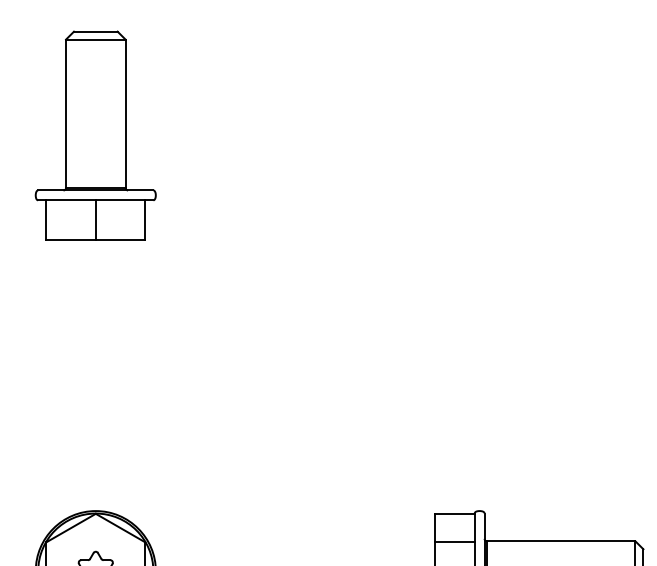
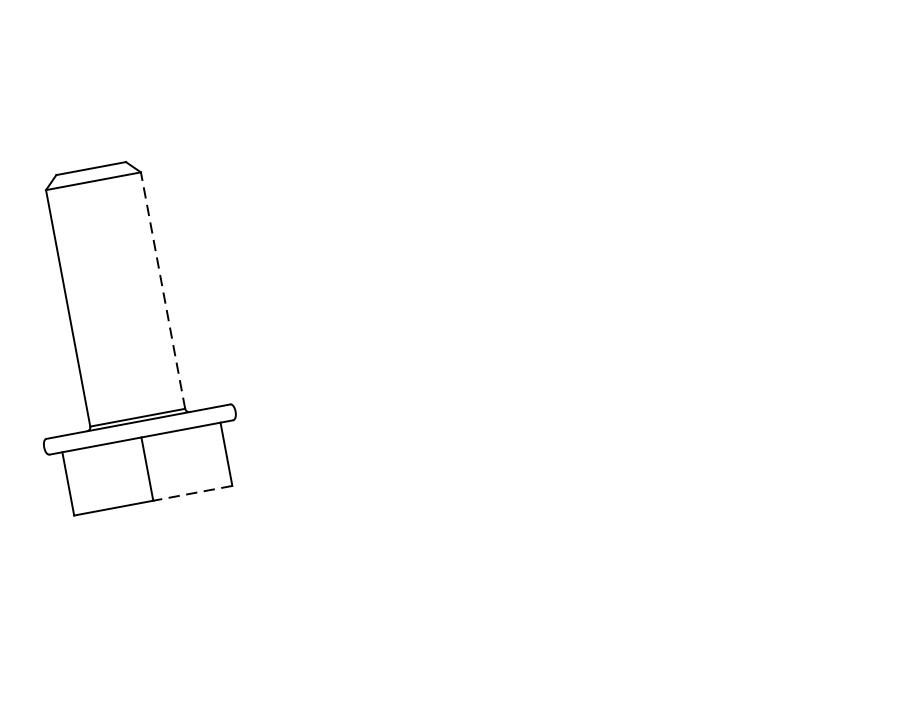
line: (125, 113) -> (162, 290), solid -> dashed
line: (120, 240) -> (192, 494), solid -> dashed

